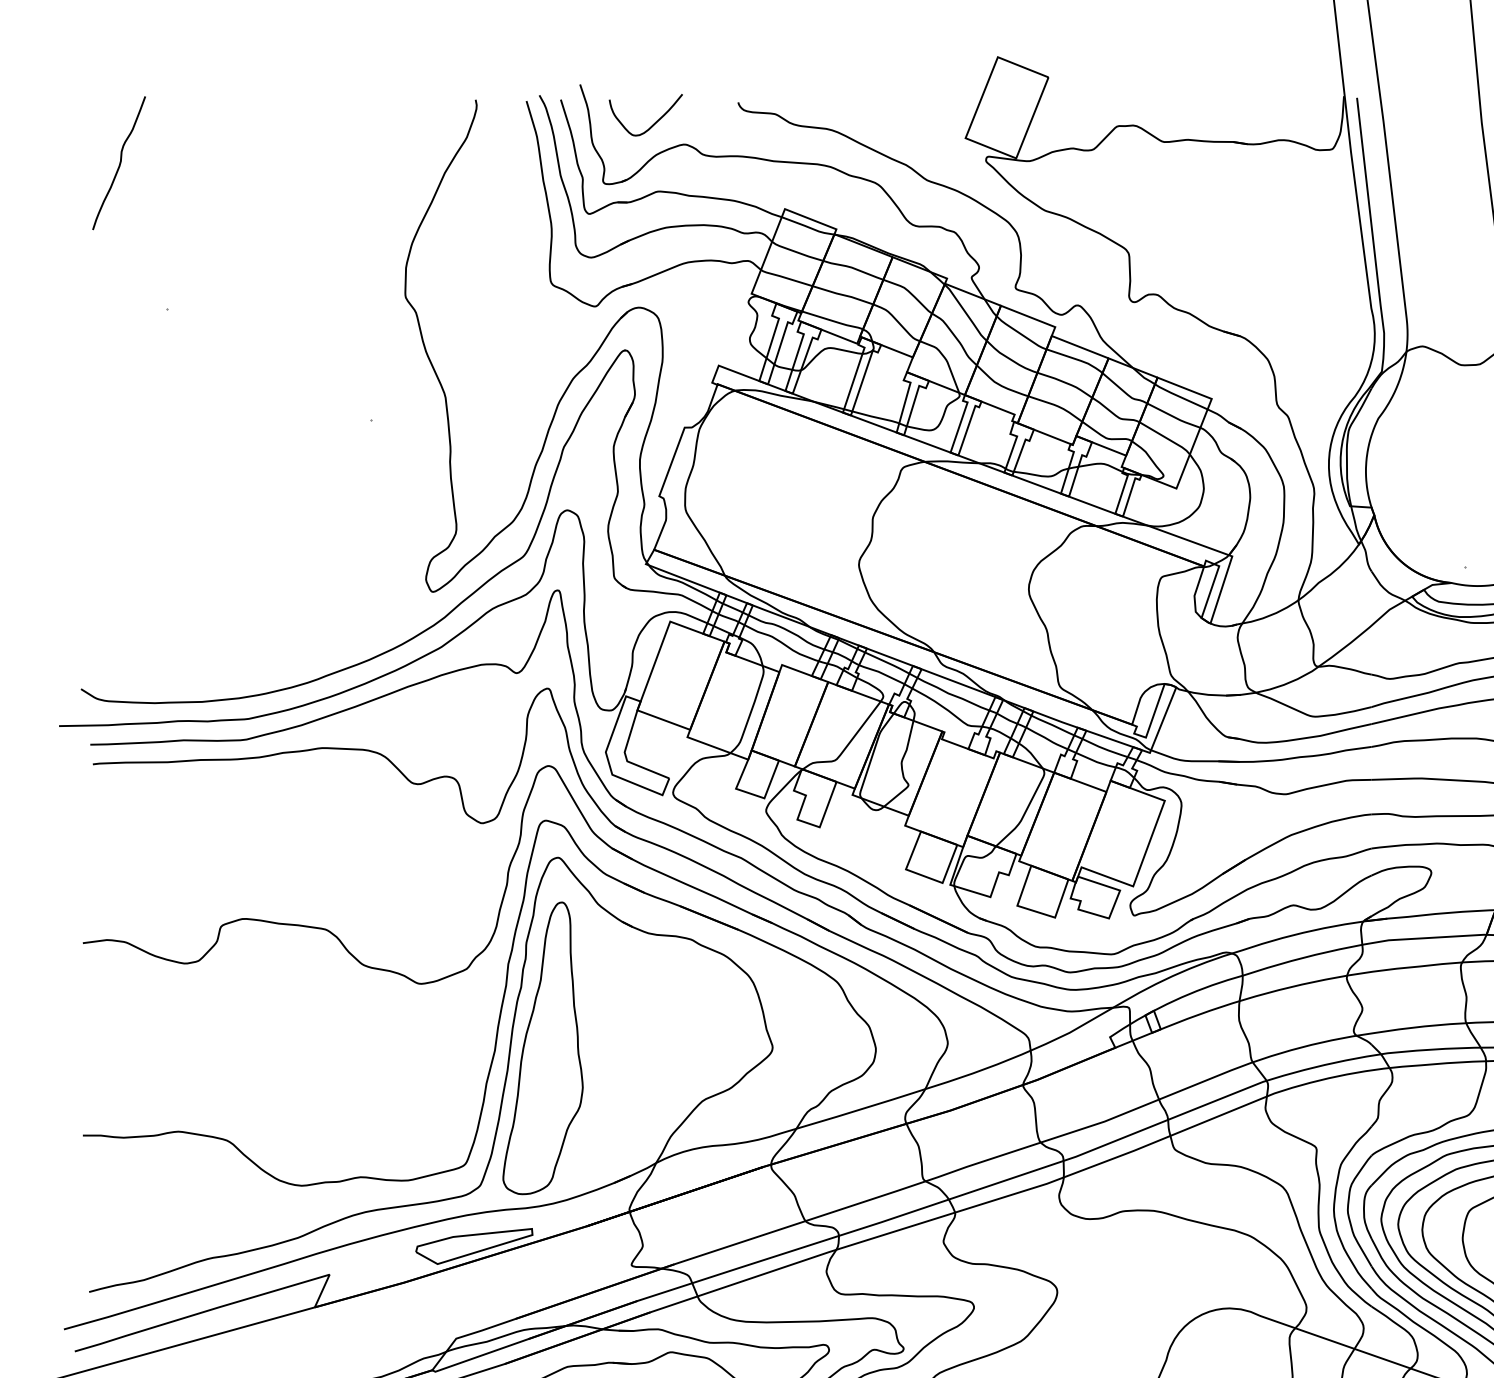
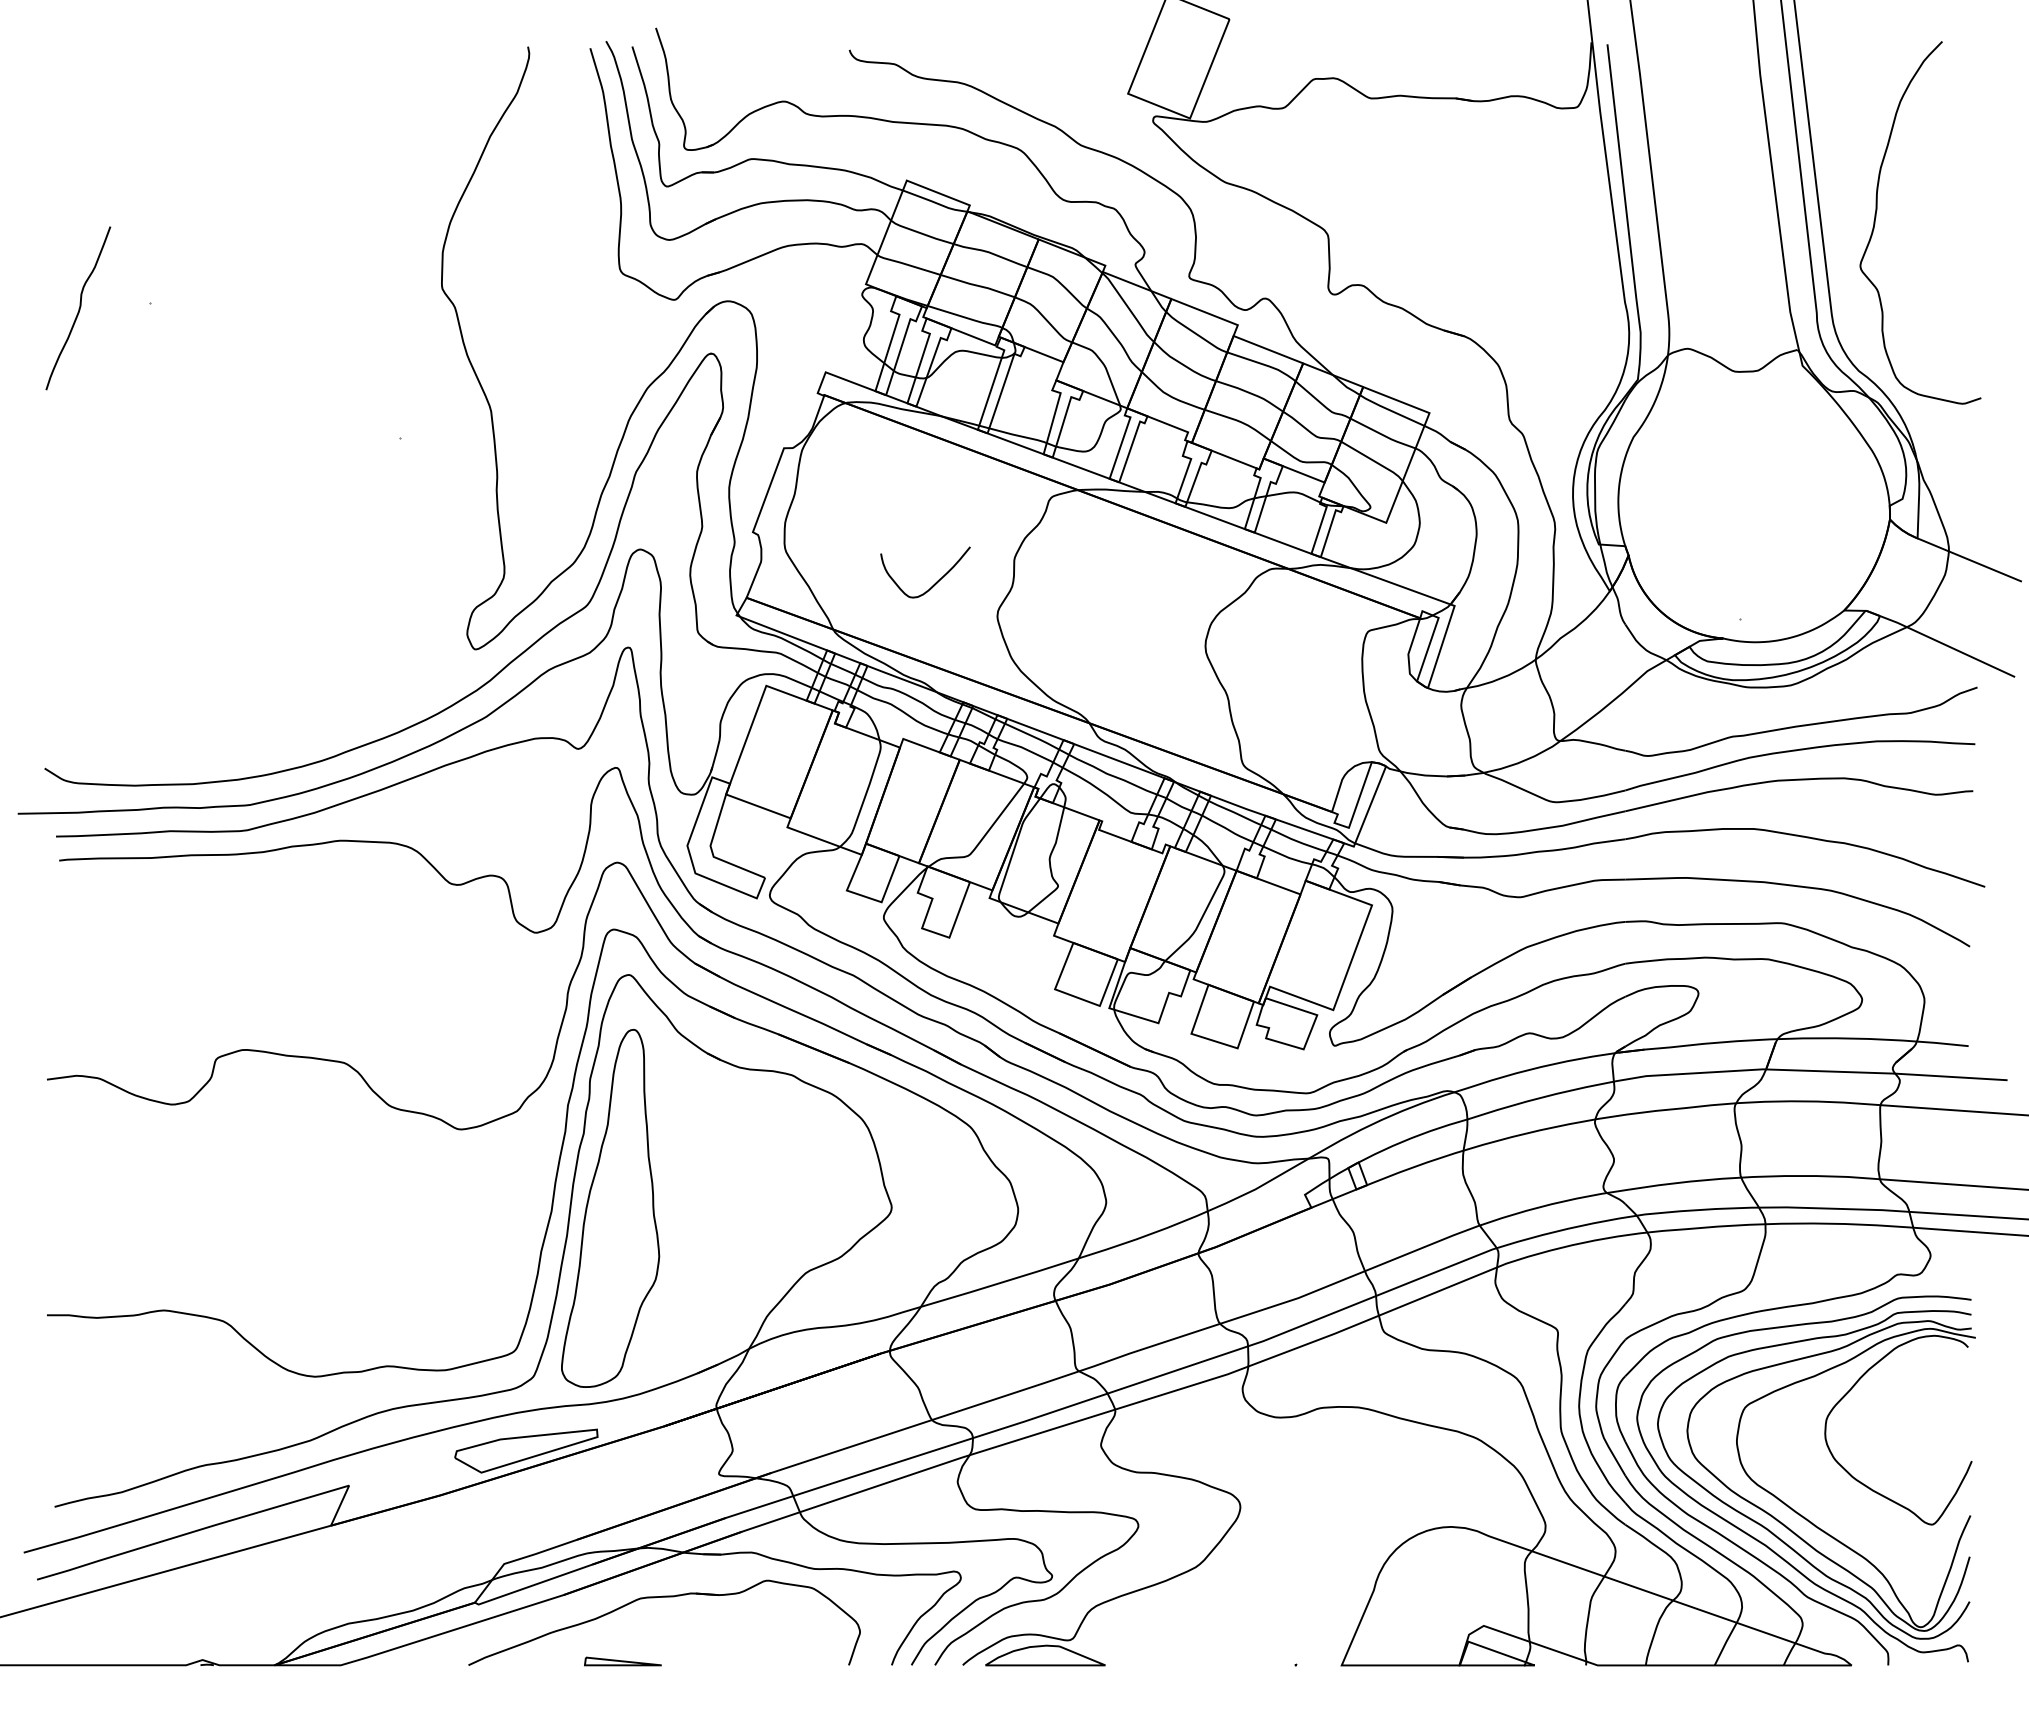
curve: (654, 123) -> (935, 582), moved
curve: (119, 163) -> (78, 308), moved

